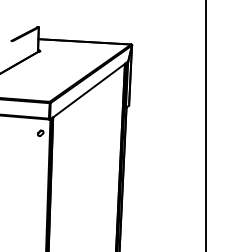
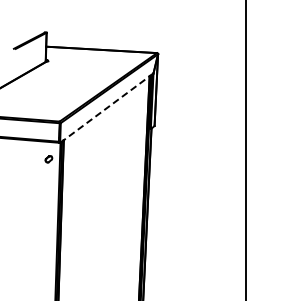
line: (89, 90) -> (107, 107), solid -> dashed

